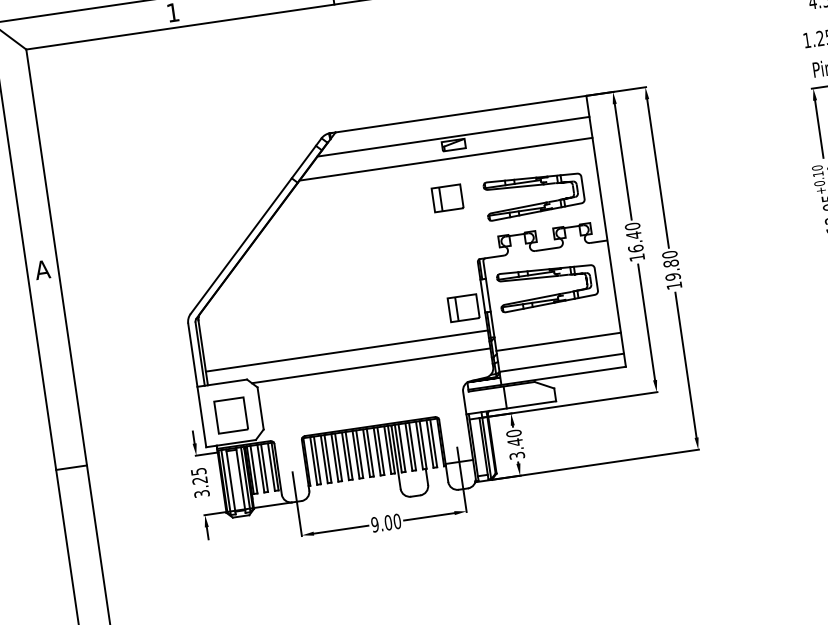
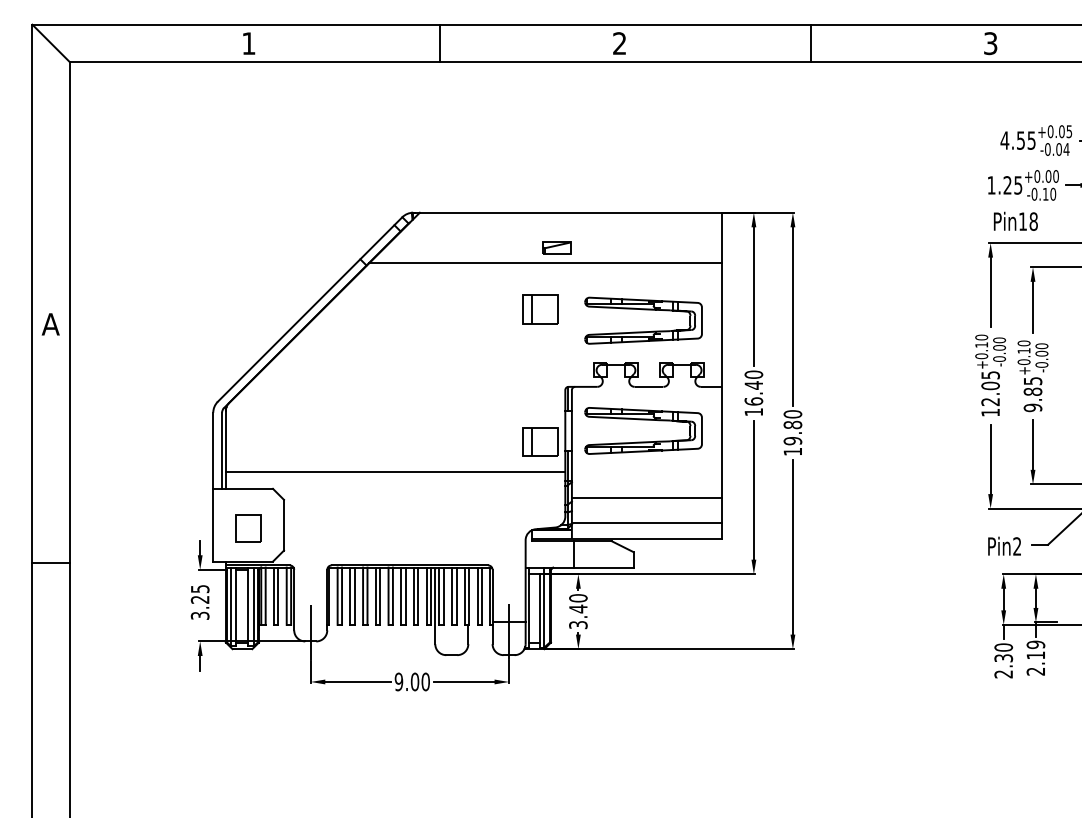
line: (453, 137) -> (557, 238), removed
line: (370, 365) -> (421, 493), removed
part: (231, 415) -> (248, 528), size x0.7

